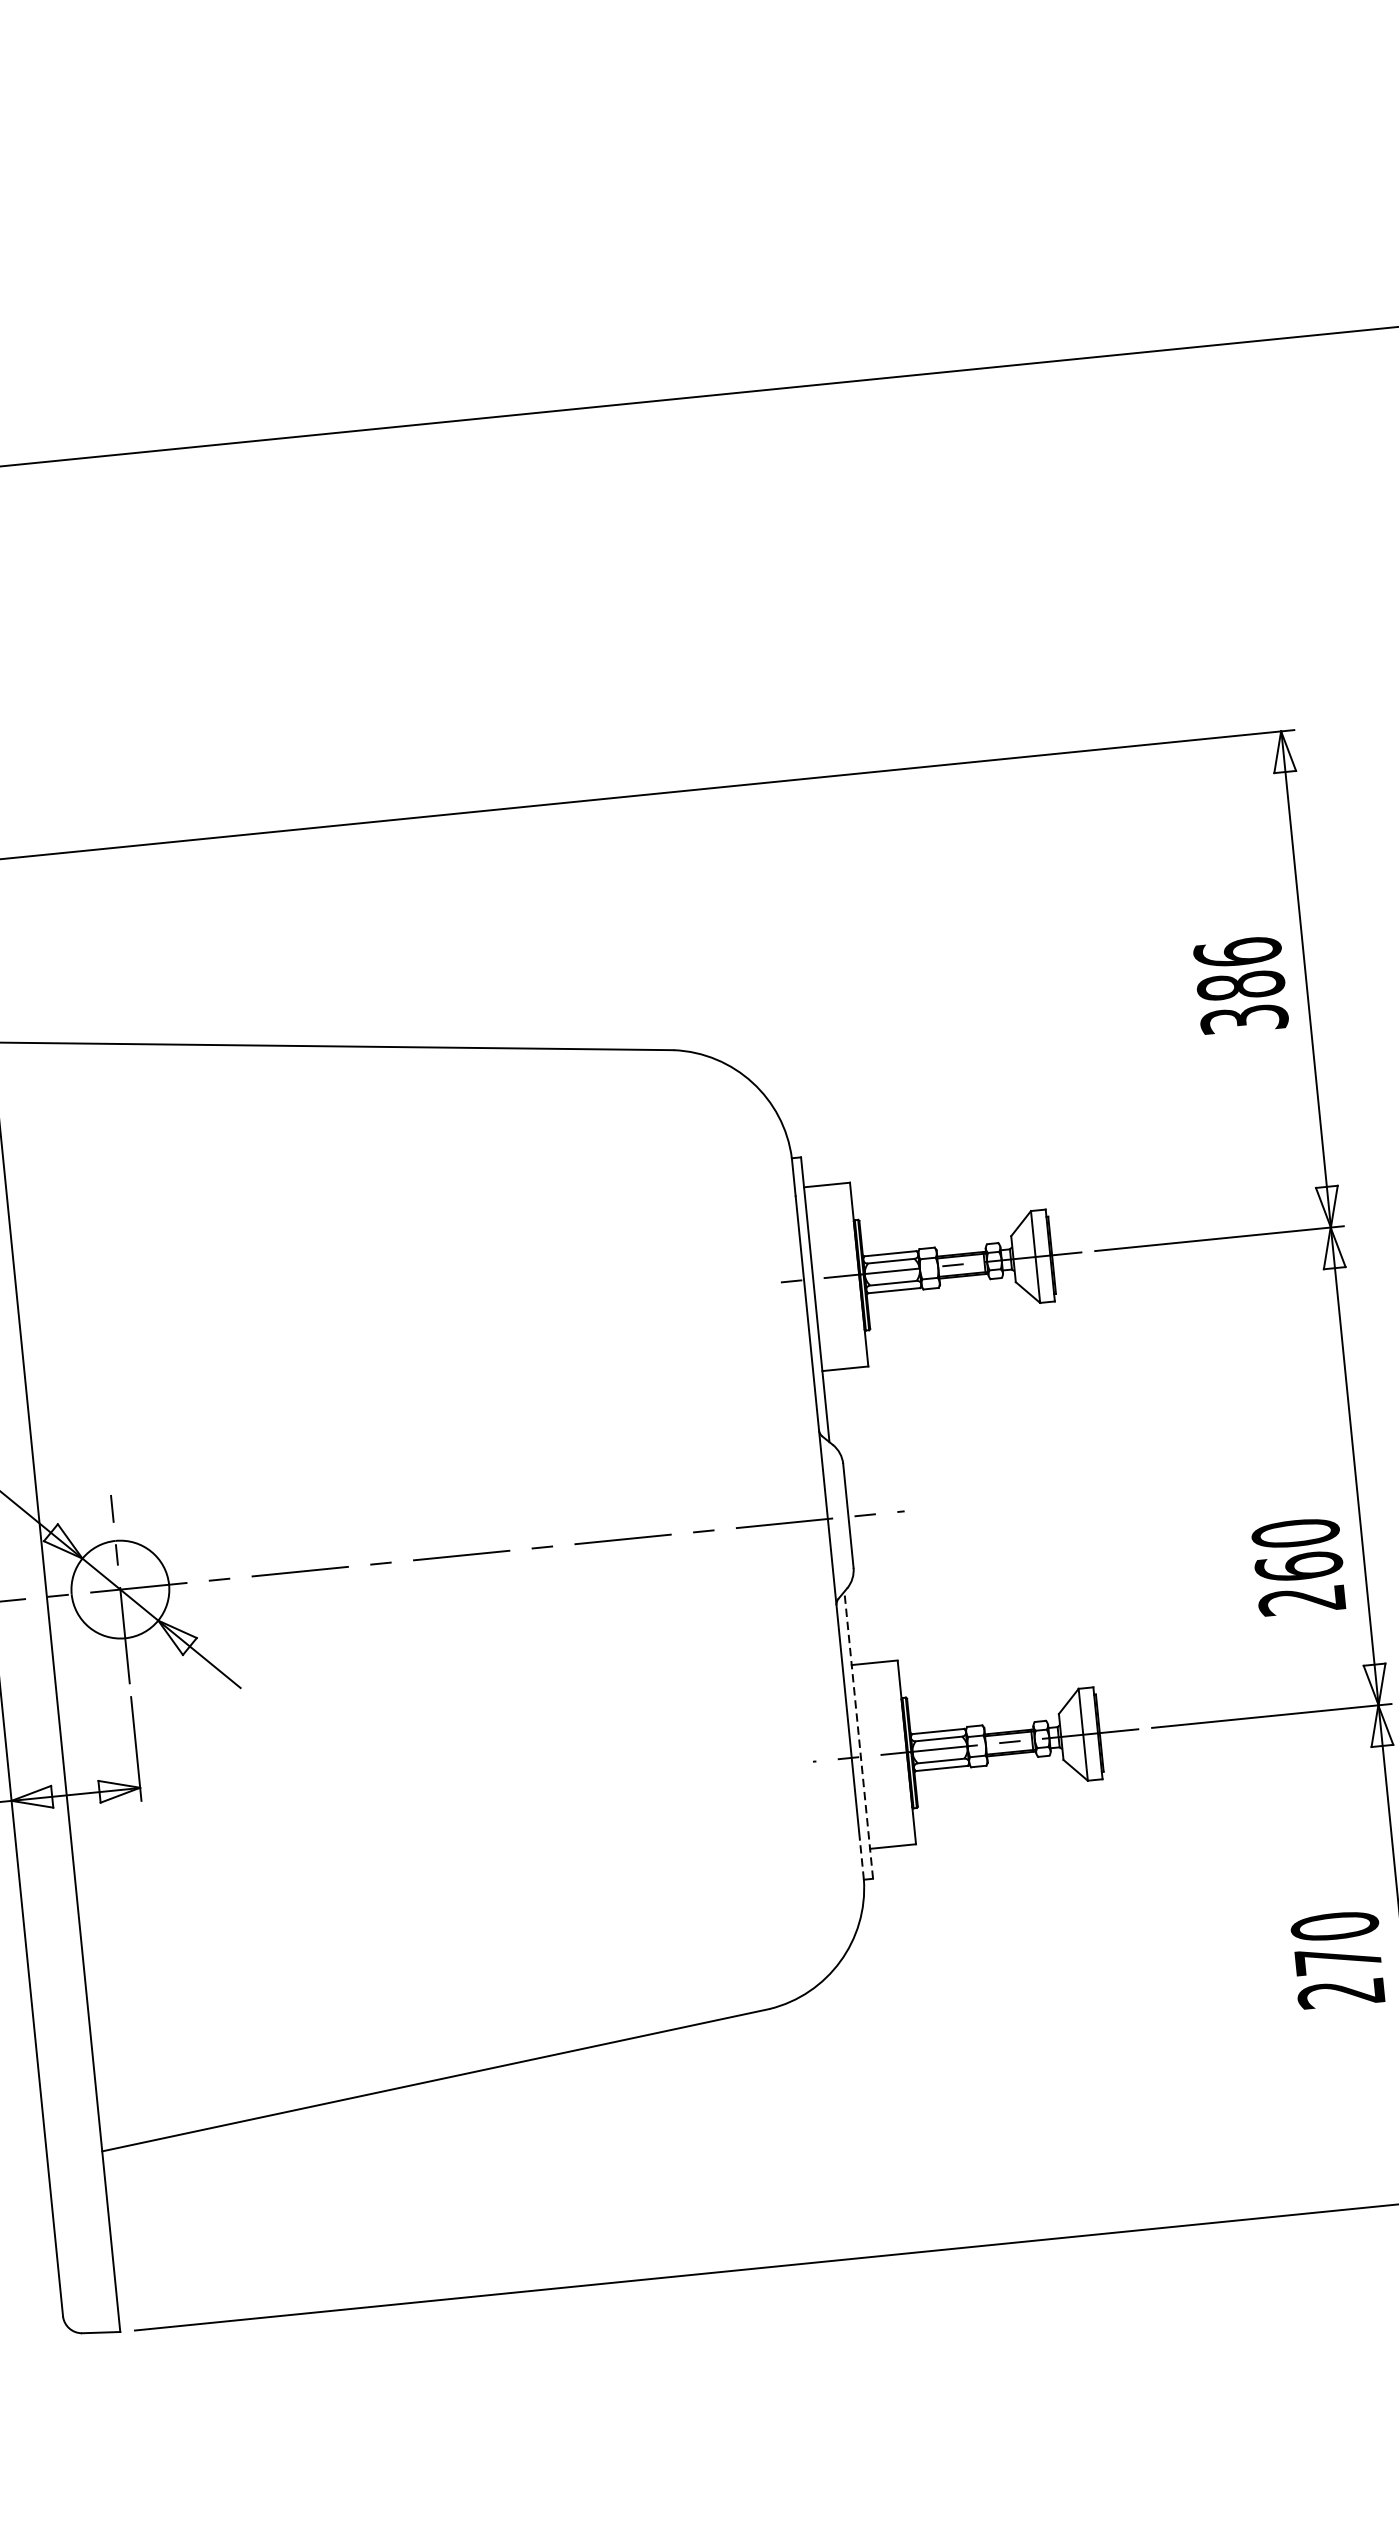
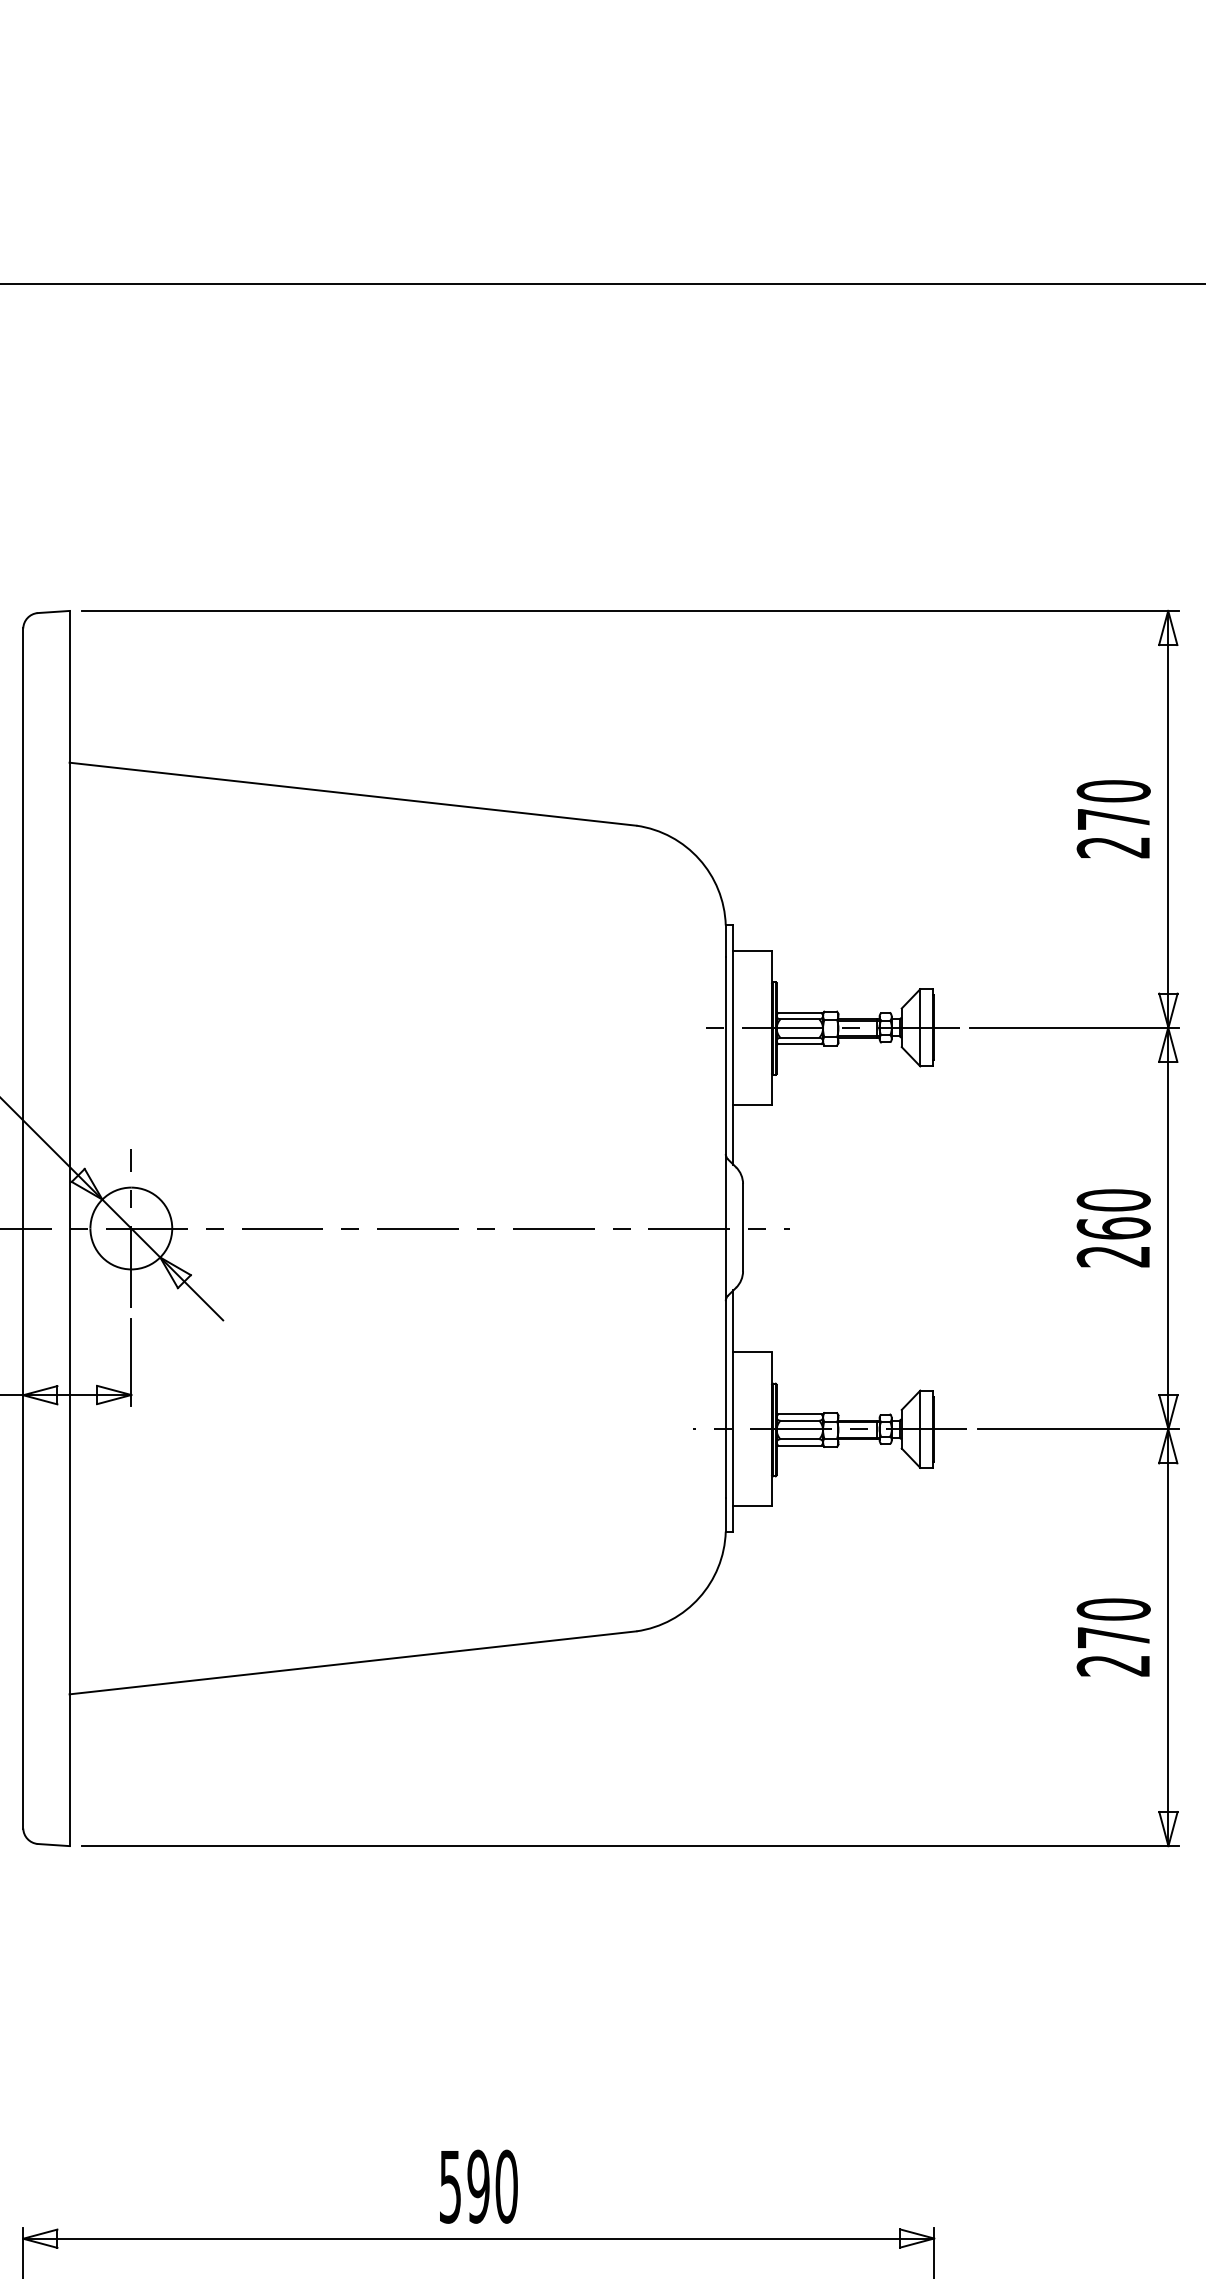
text: (1240, 986) -> (1113, 819), 386 -> 270
text: (1298, 1566) -> (1113, 1228), moved
line: (858, 1734) -> (733, 1410), dashed -> solid
line: (861, 1859) -> (725, 1514), dashed -> solid

